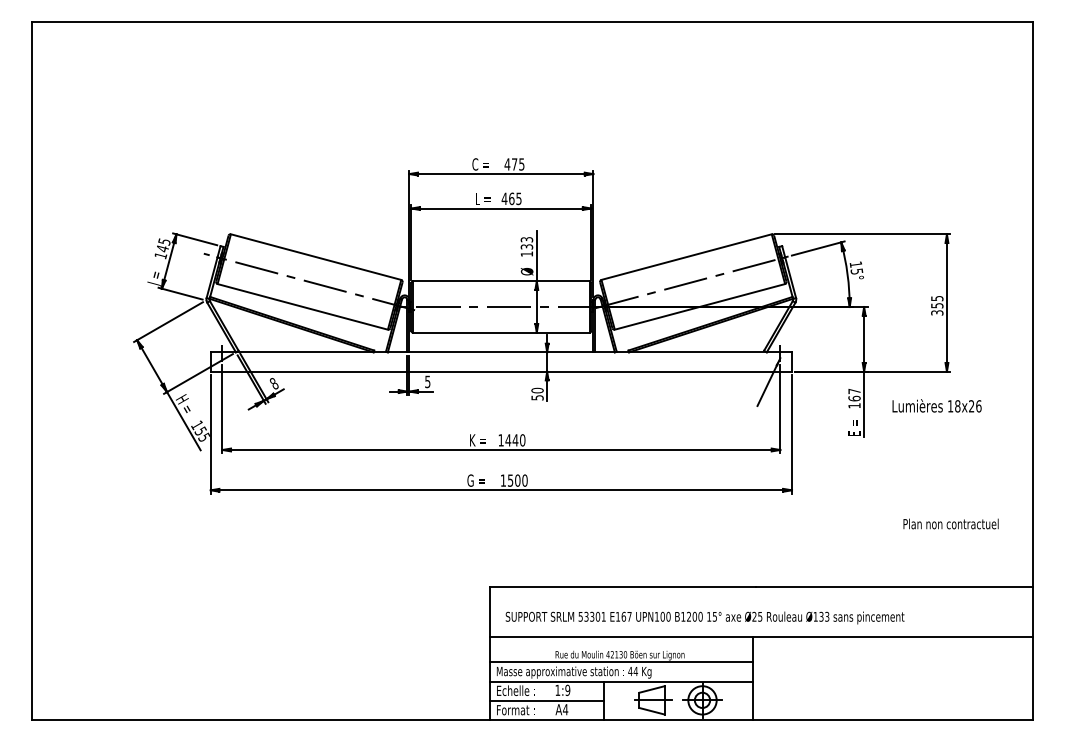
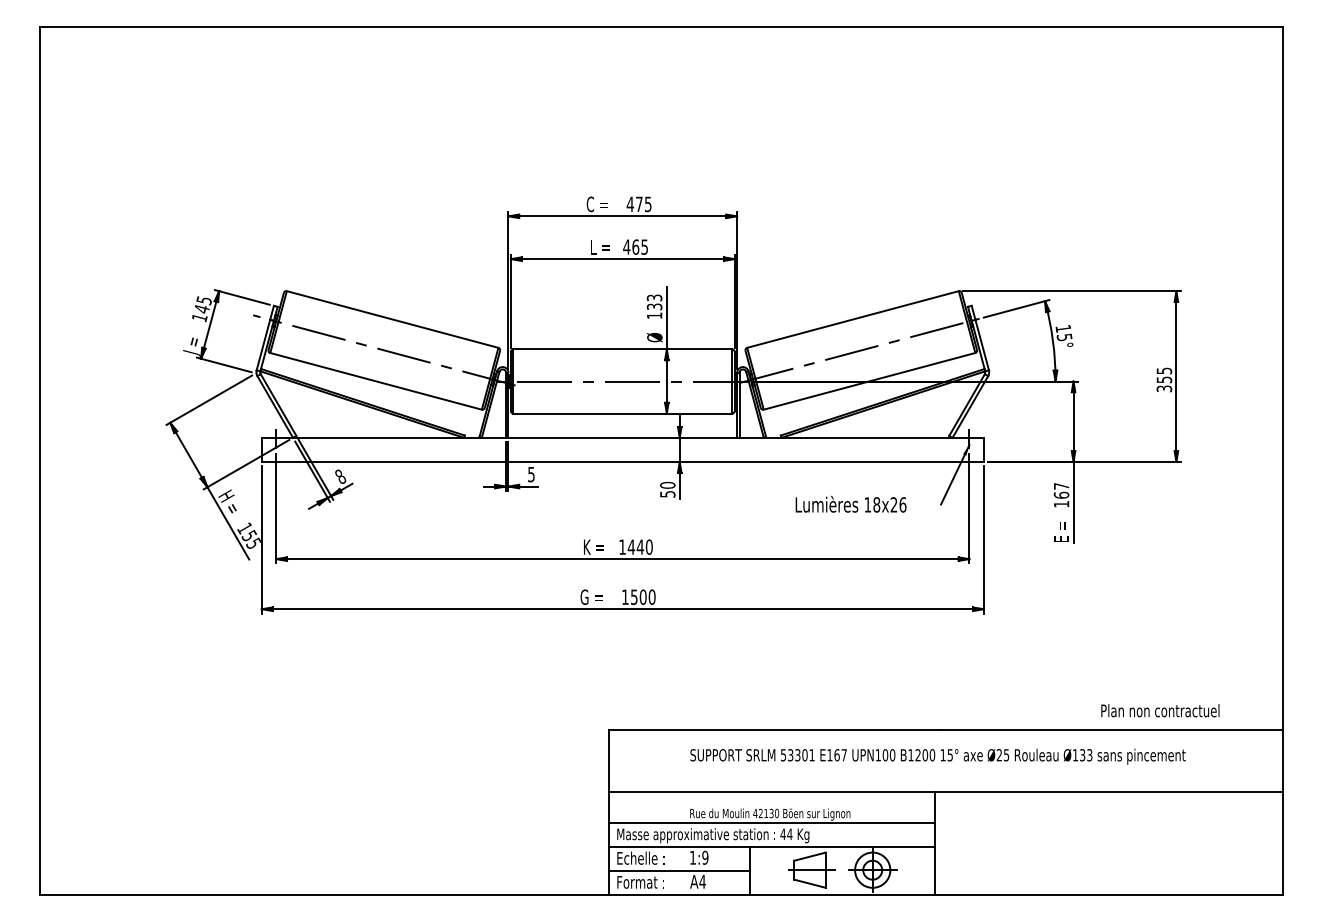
text: (936, 405) -> (850, 503), moved
text: (950, 523) -> (1159, 710), moved
text: (704, 617) -> (937, 756), moved

